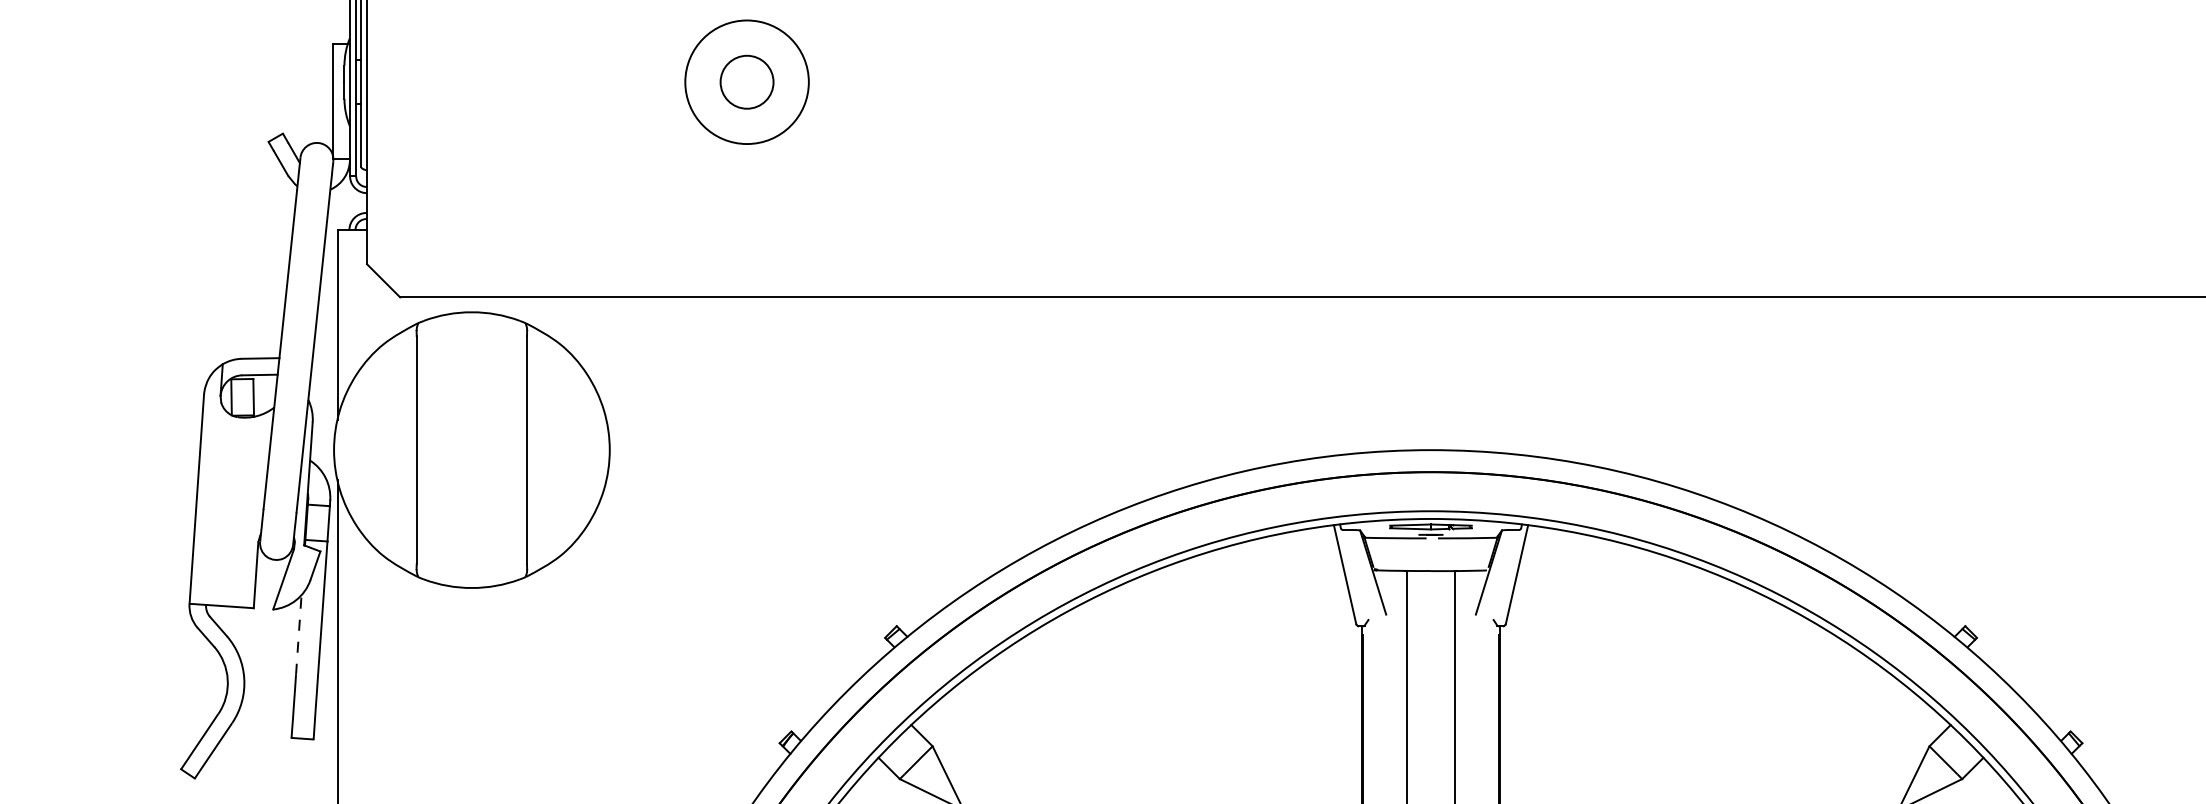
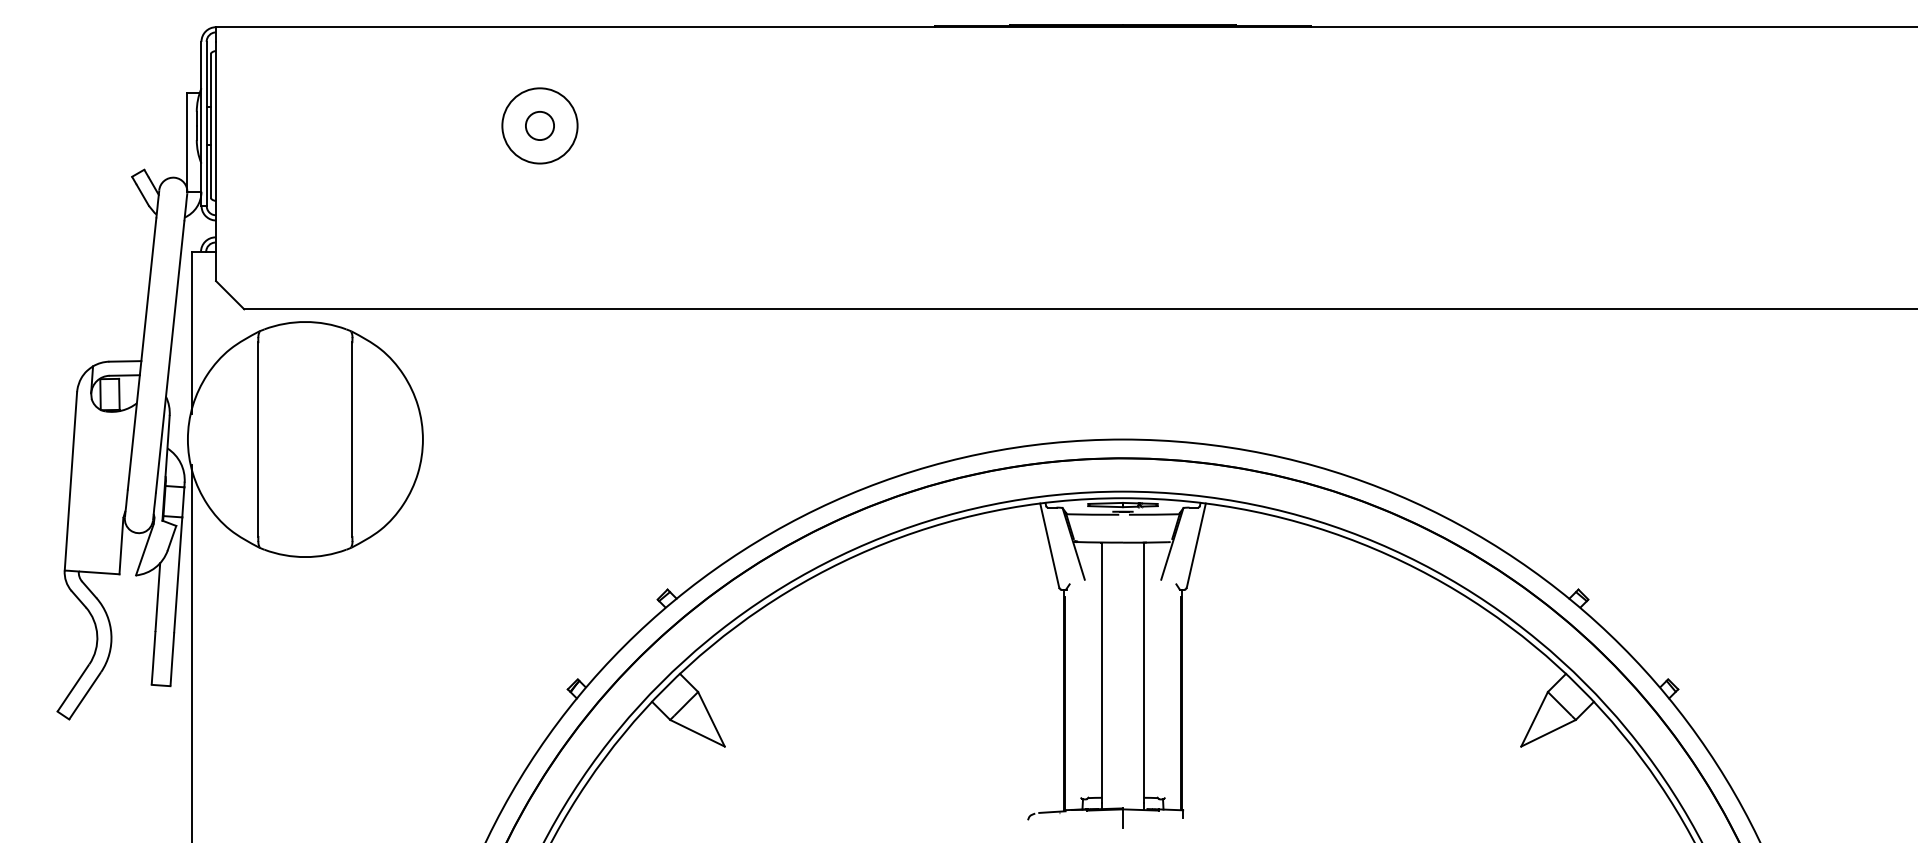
circle: (746, 81) -> (539, 125), size x0.62
circle: (746, 81) -> (539, 125), size x0.71
line: (298, 635) -> (157, 597), dashed -> solid

